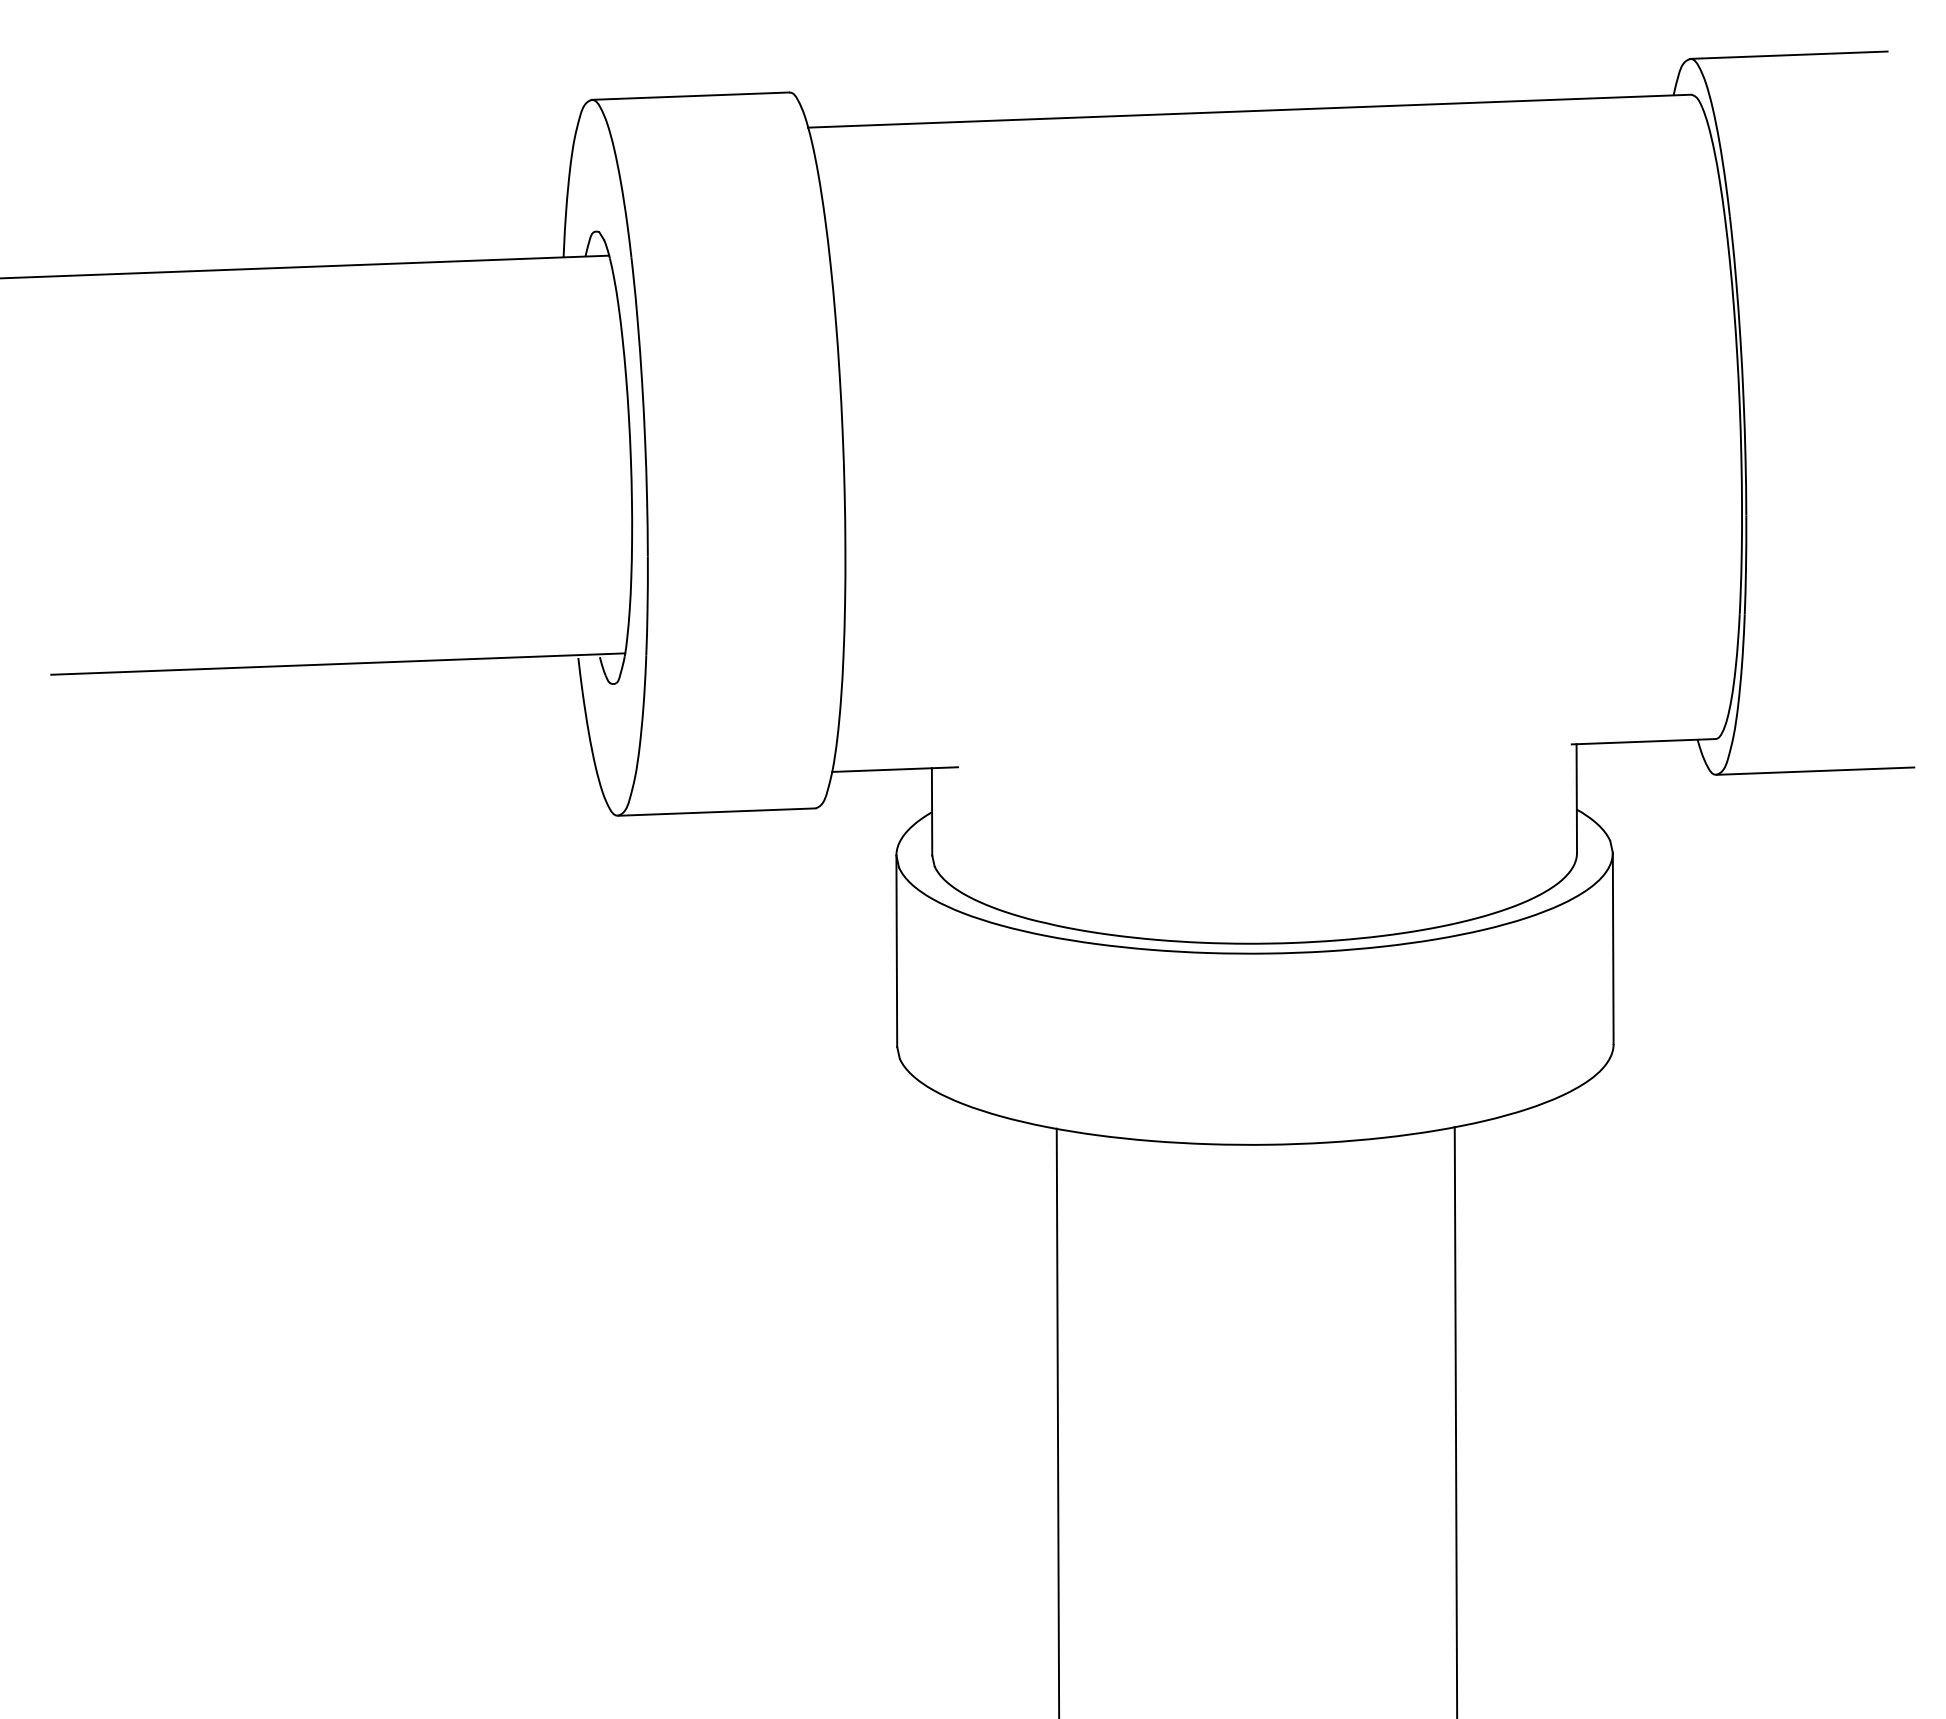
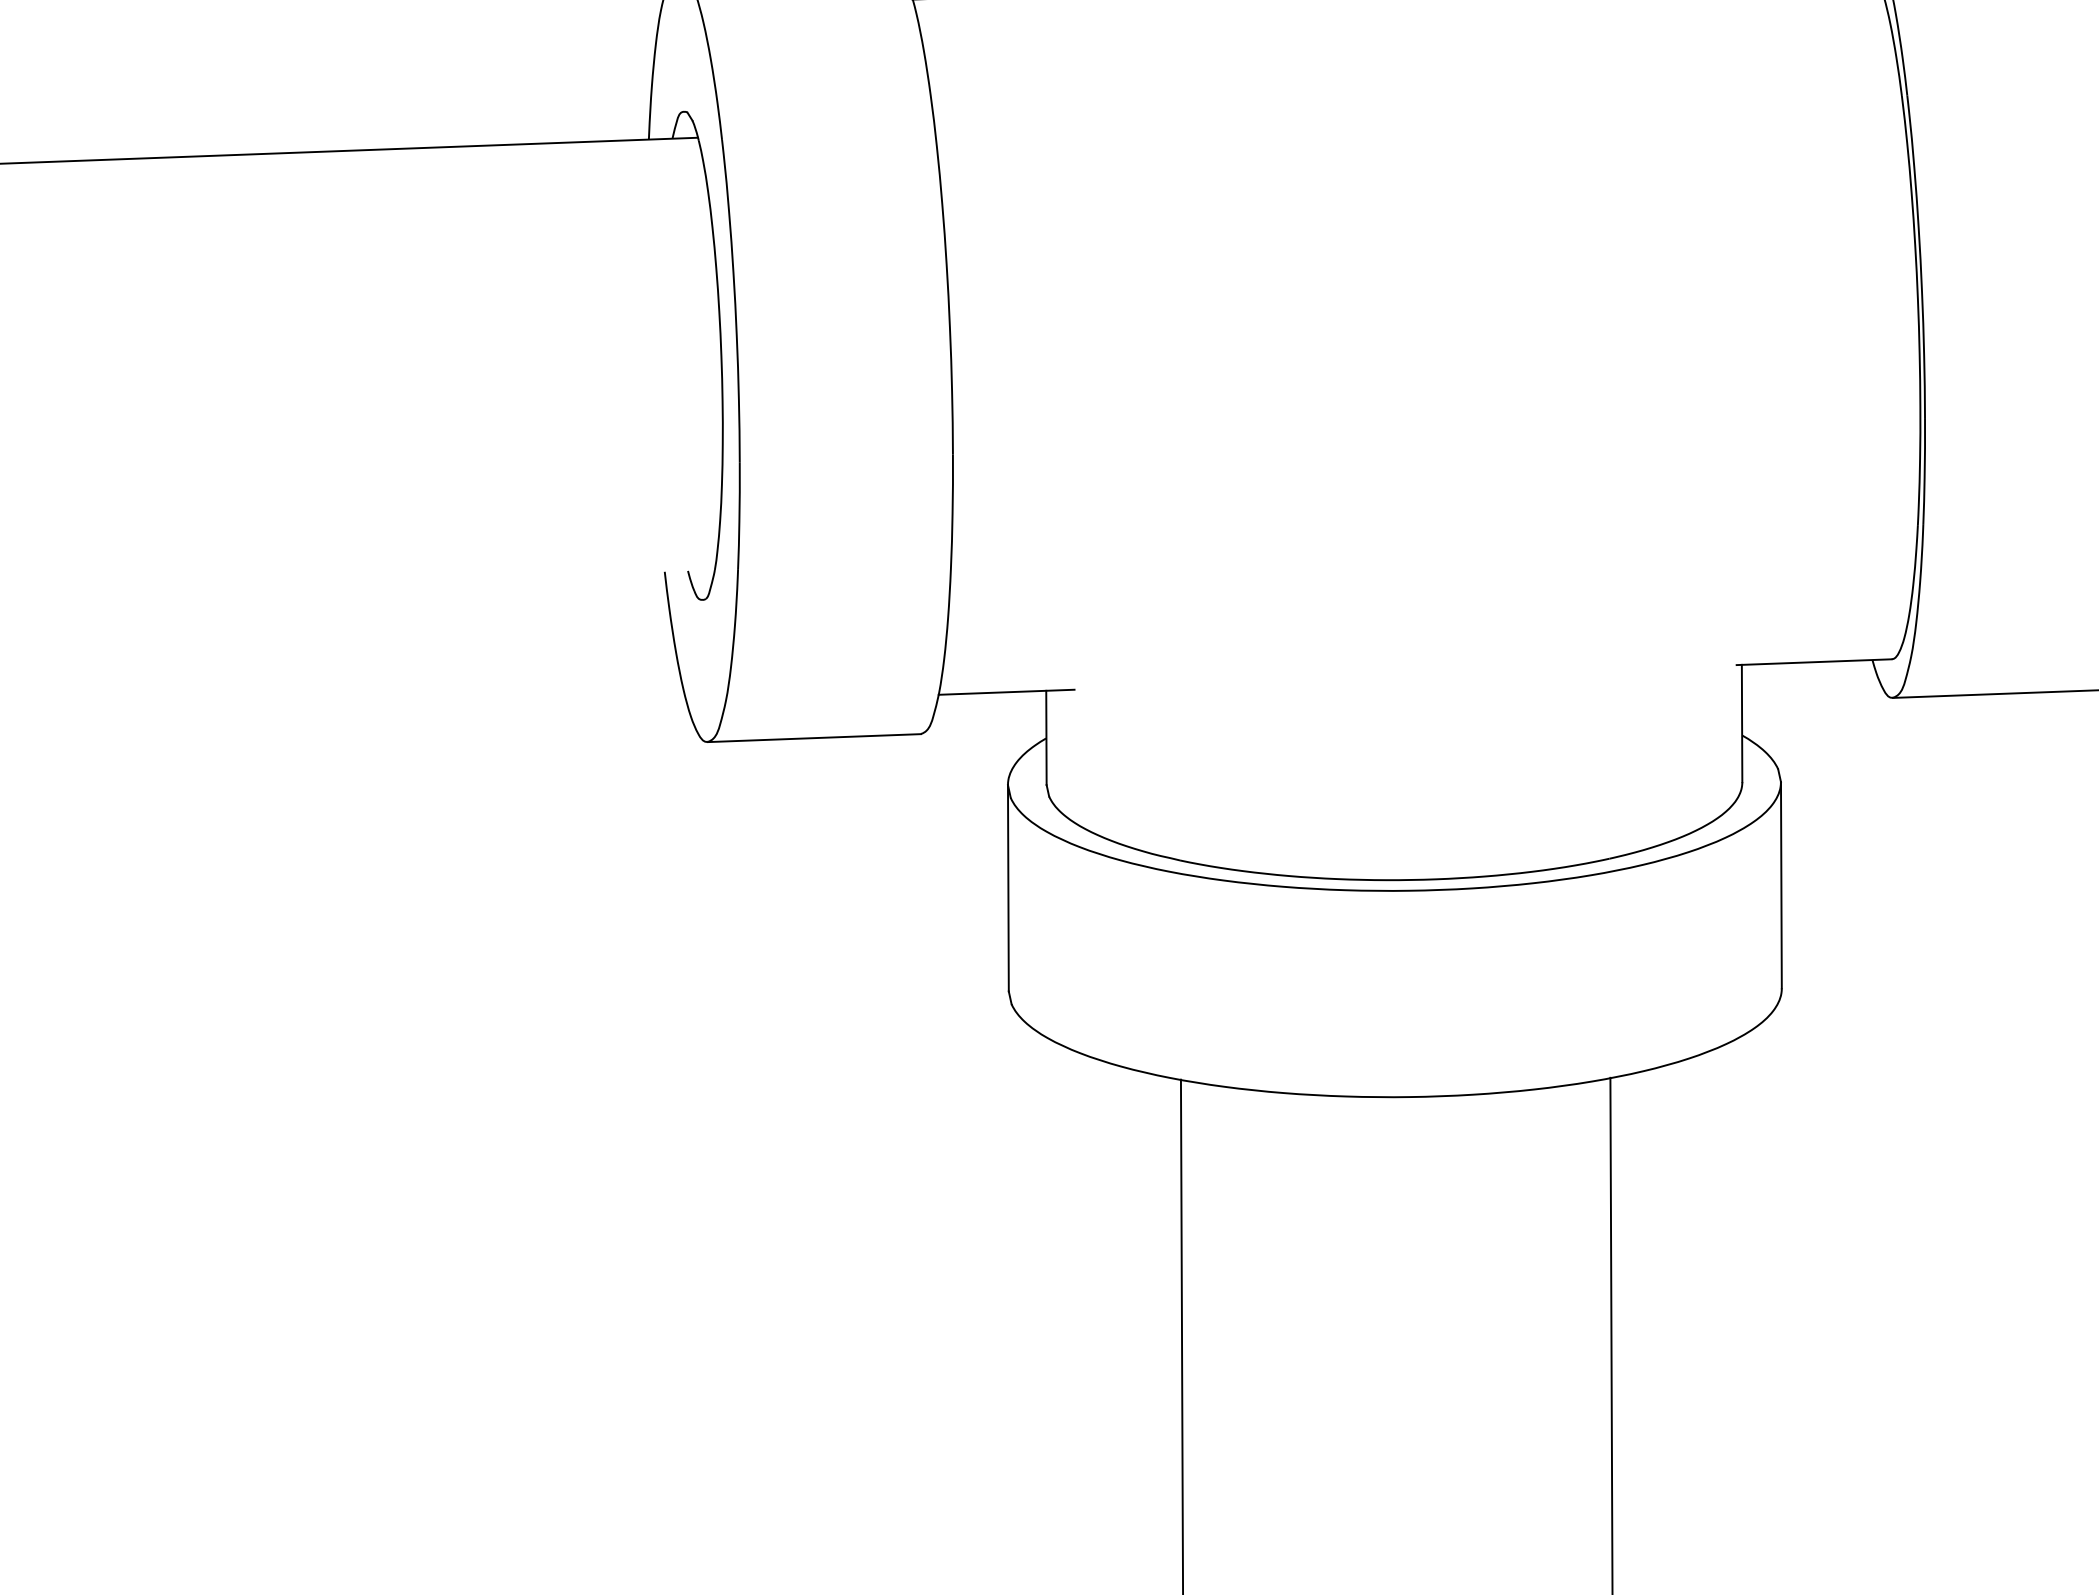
line: (338, 663) -> (405, 577), removed

